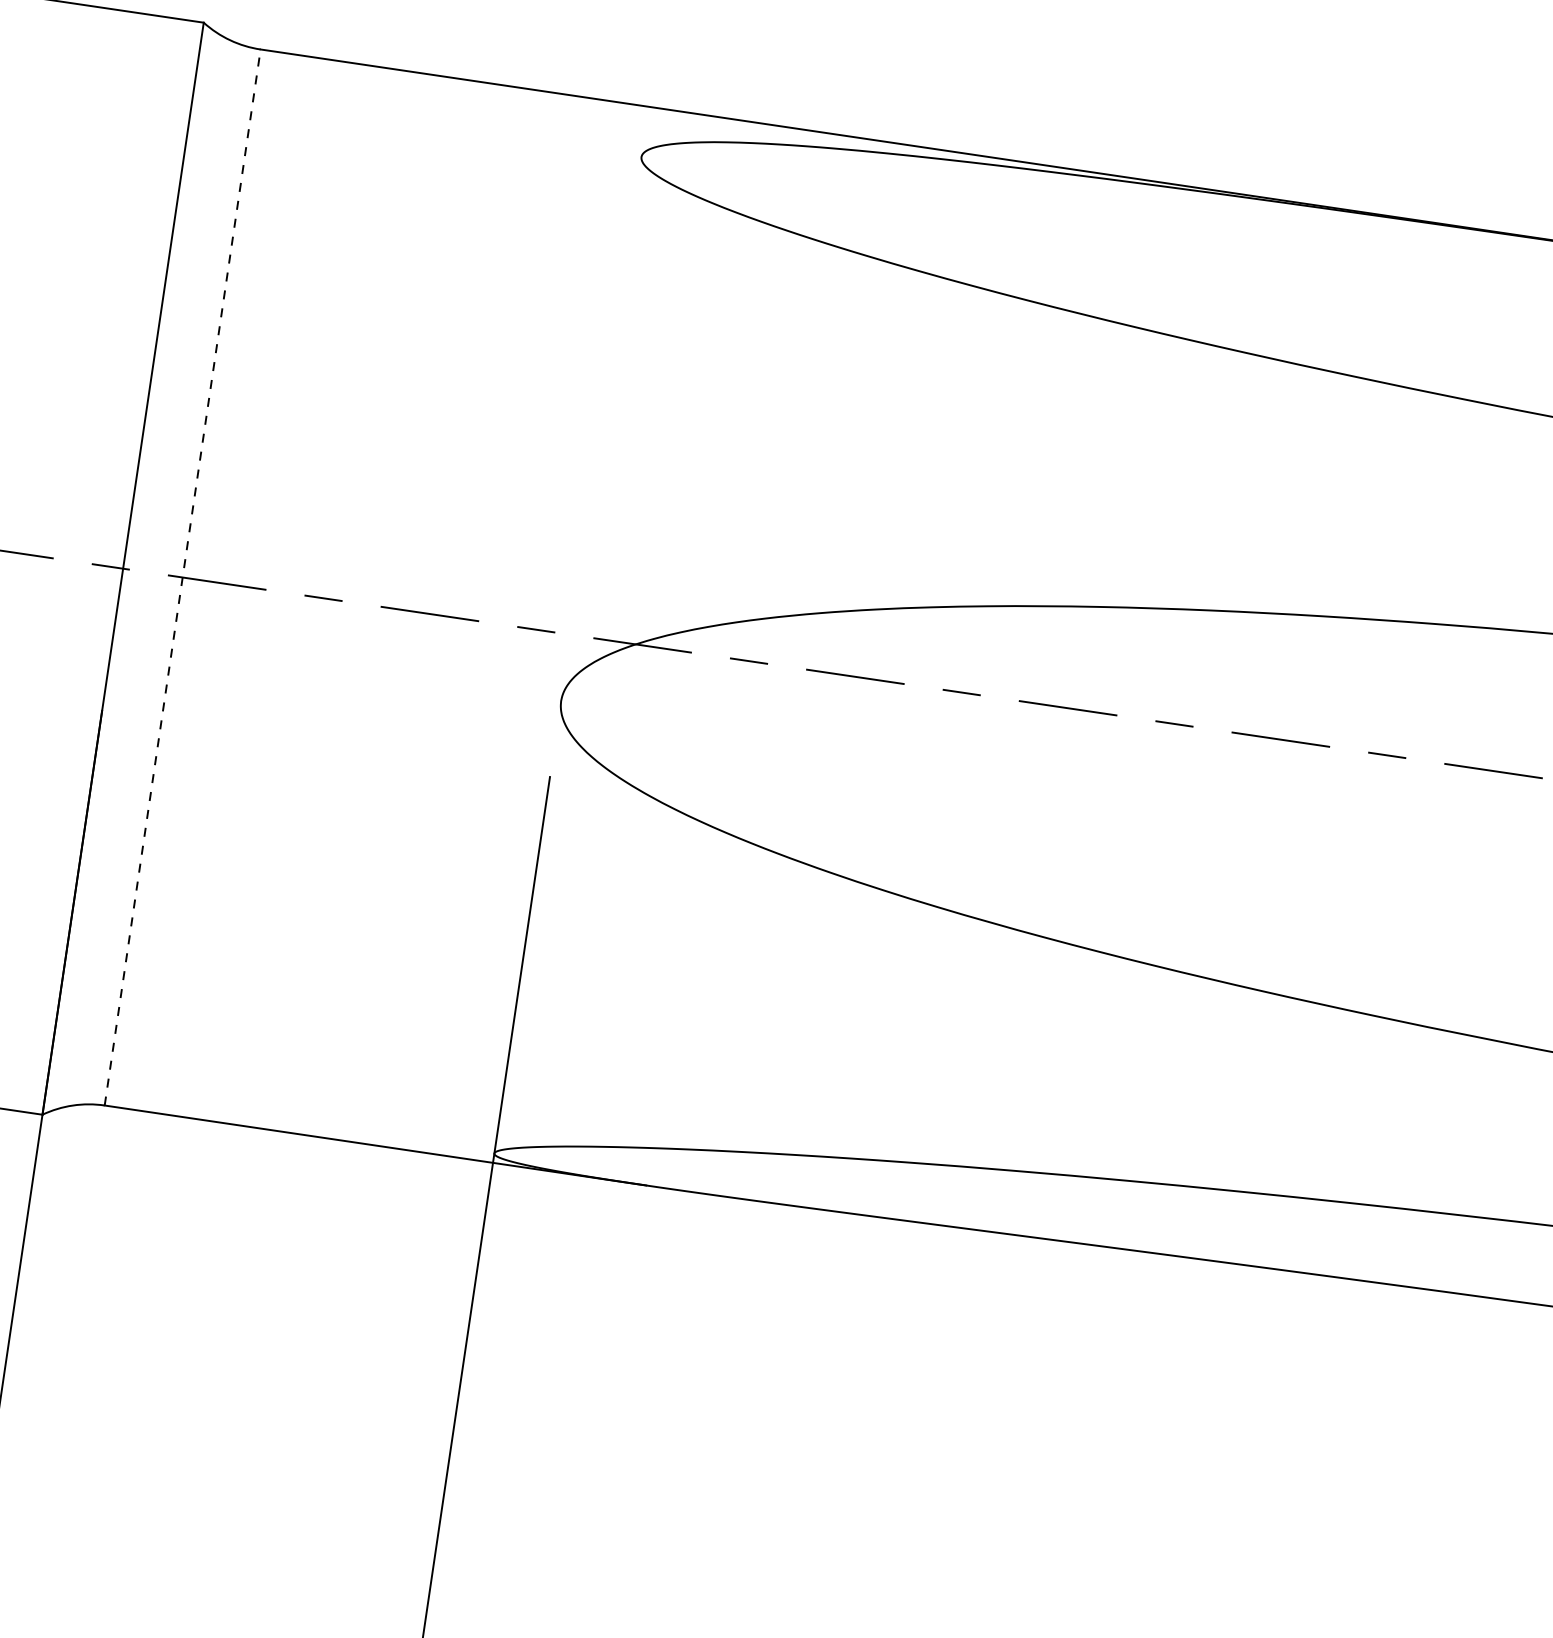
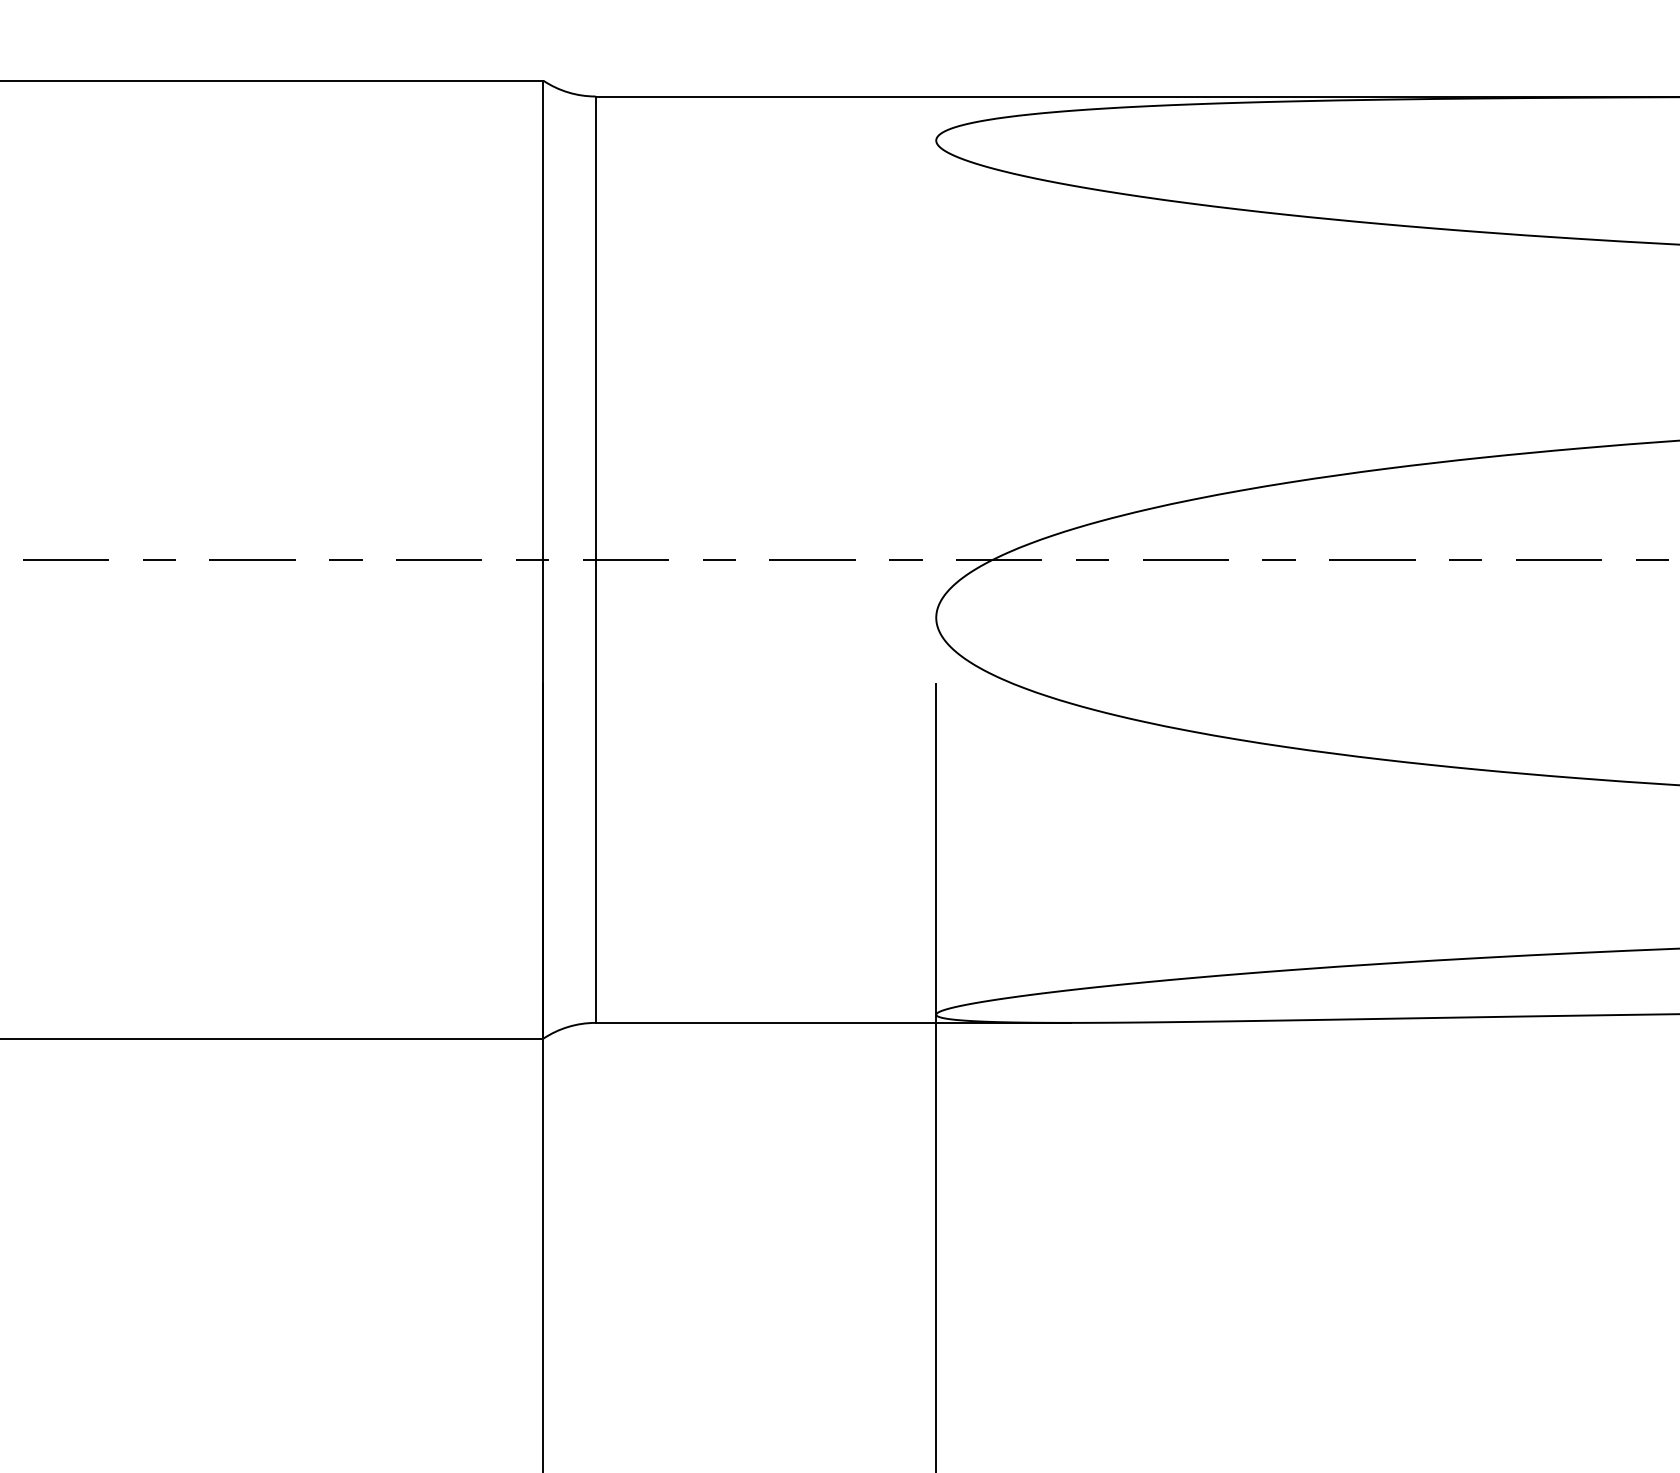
line: (182, 577) -> (595, 559), dashed -> solid

